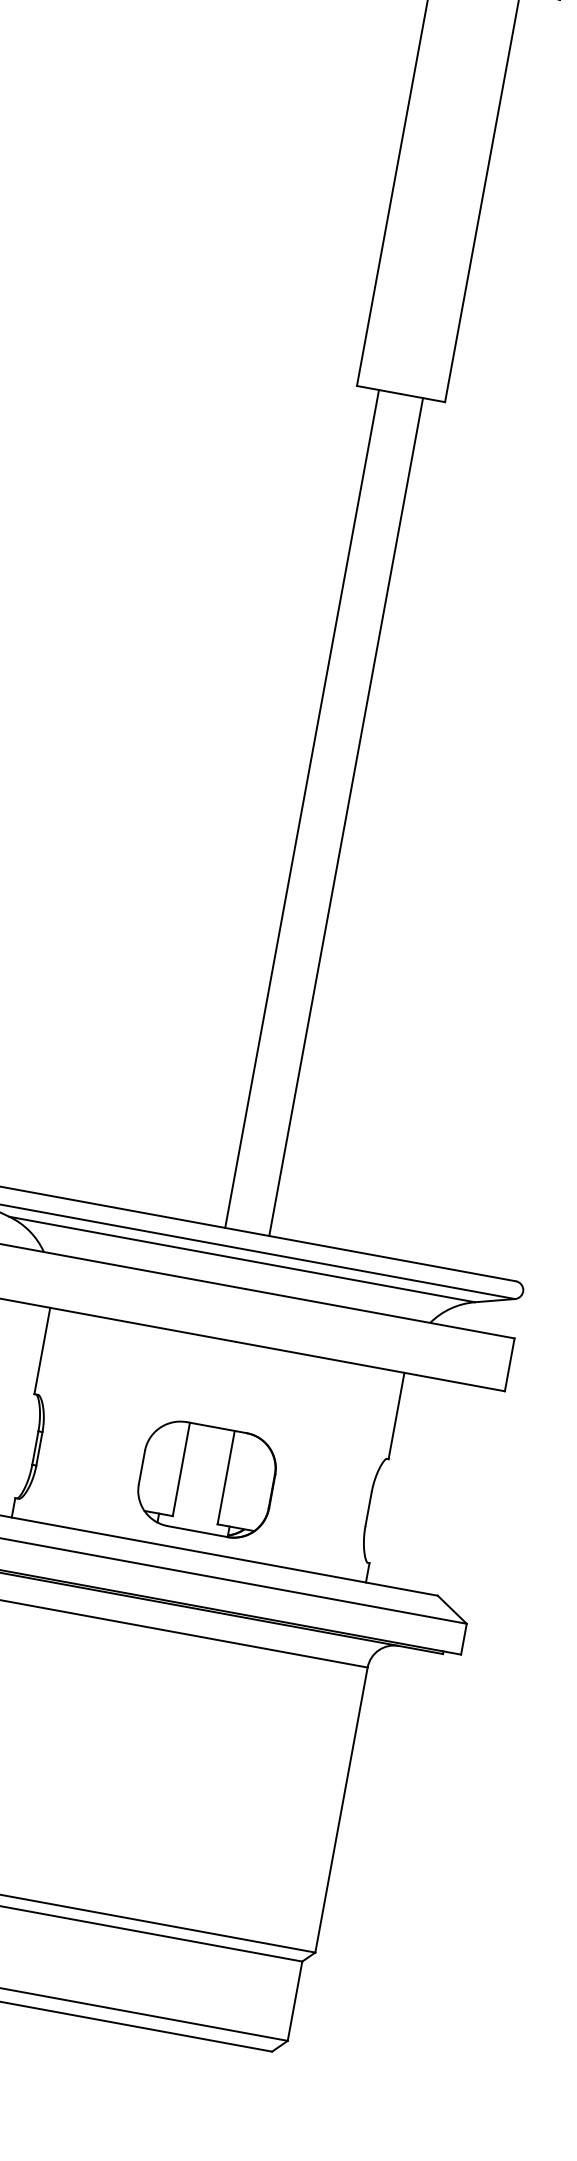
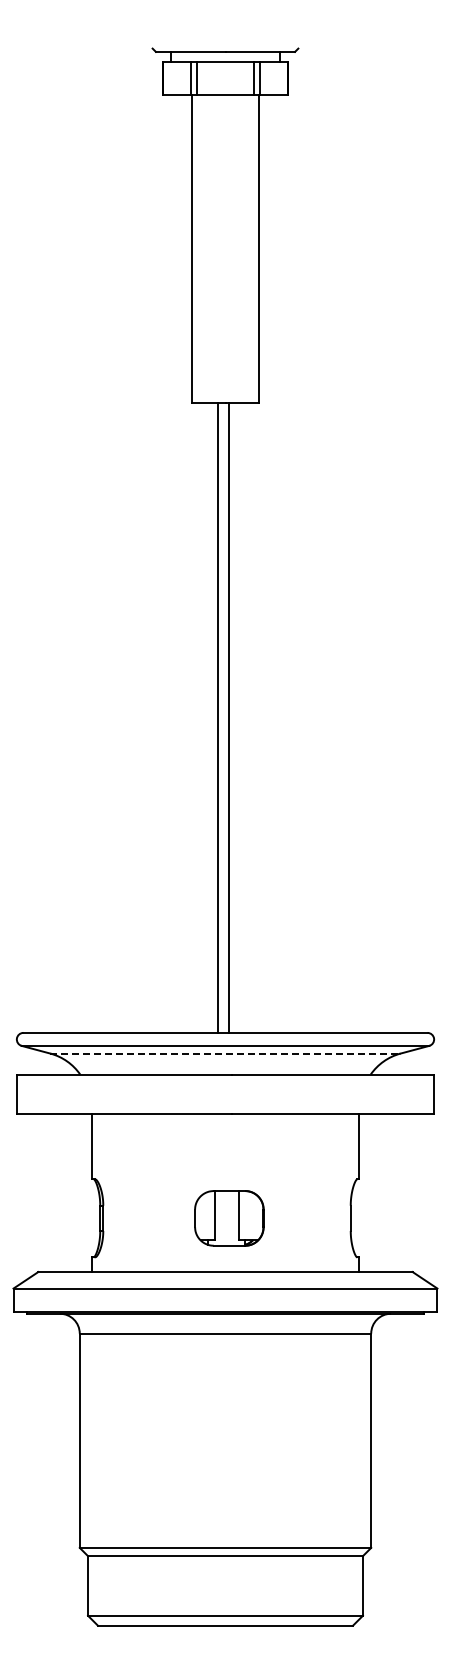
line: (301, 808) -> (228, 717), moved
line: (346, 816) -> (218, 717), moved
line: (243, 1259) -> (226, 1053), solid -> dashed
part: (207, 1479) -> (229, 1218), size x0.7

